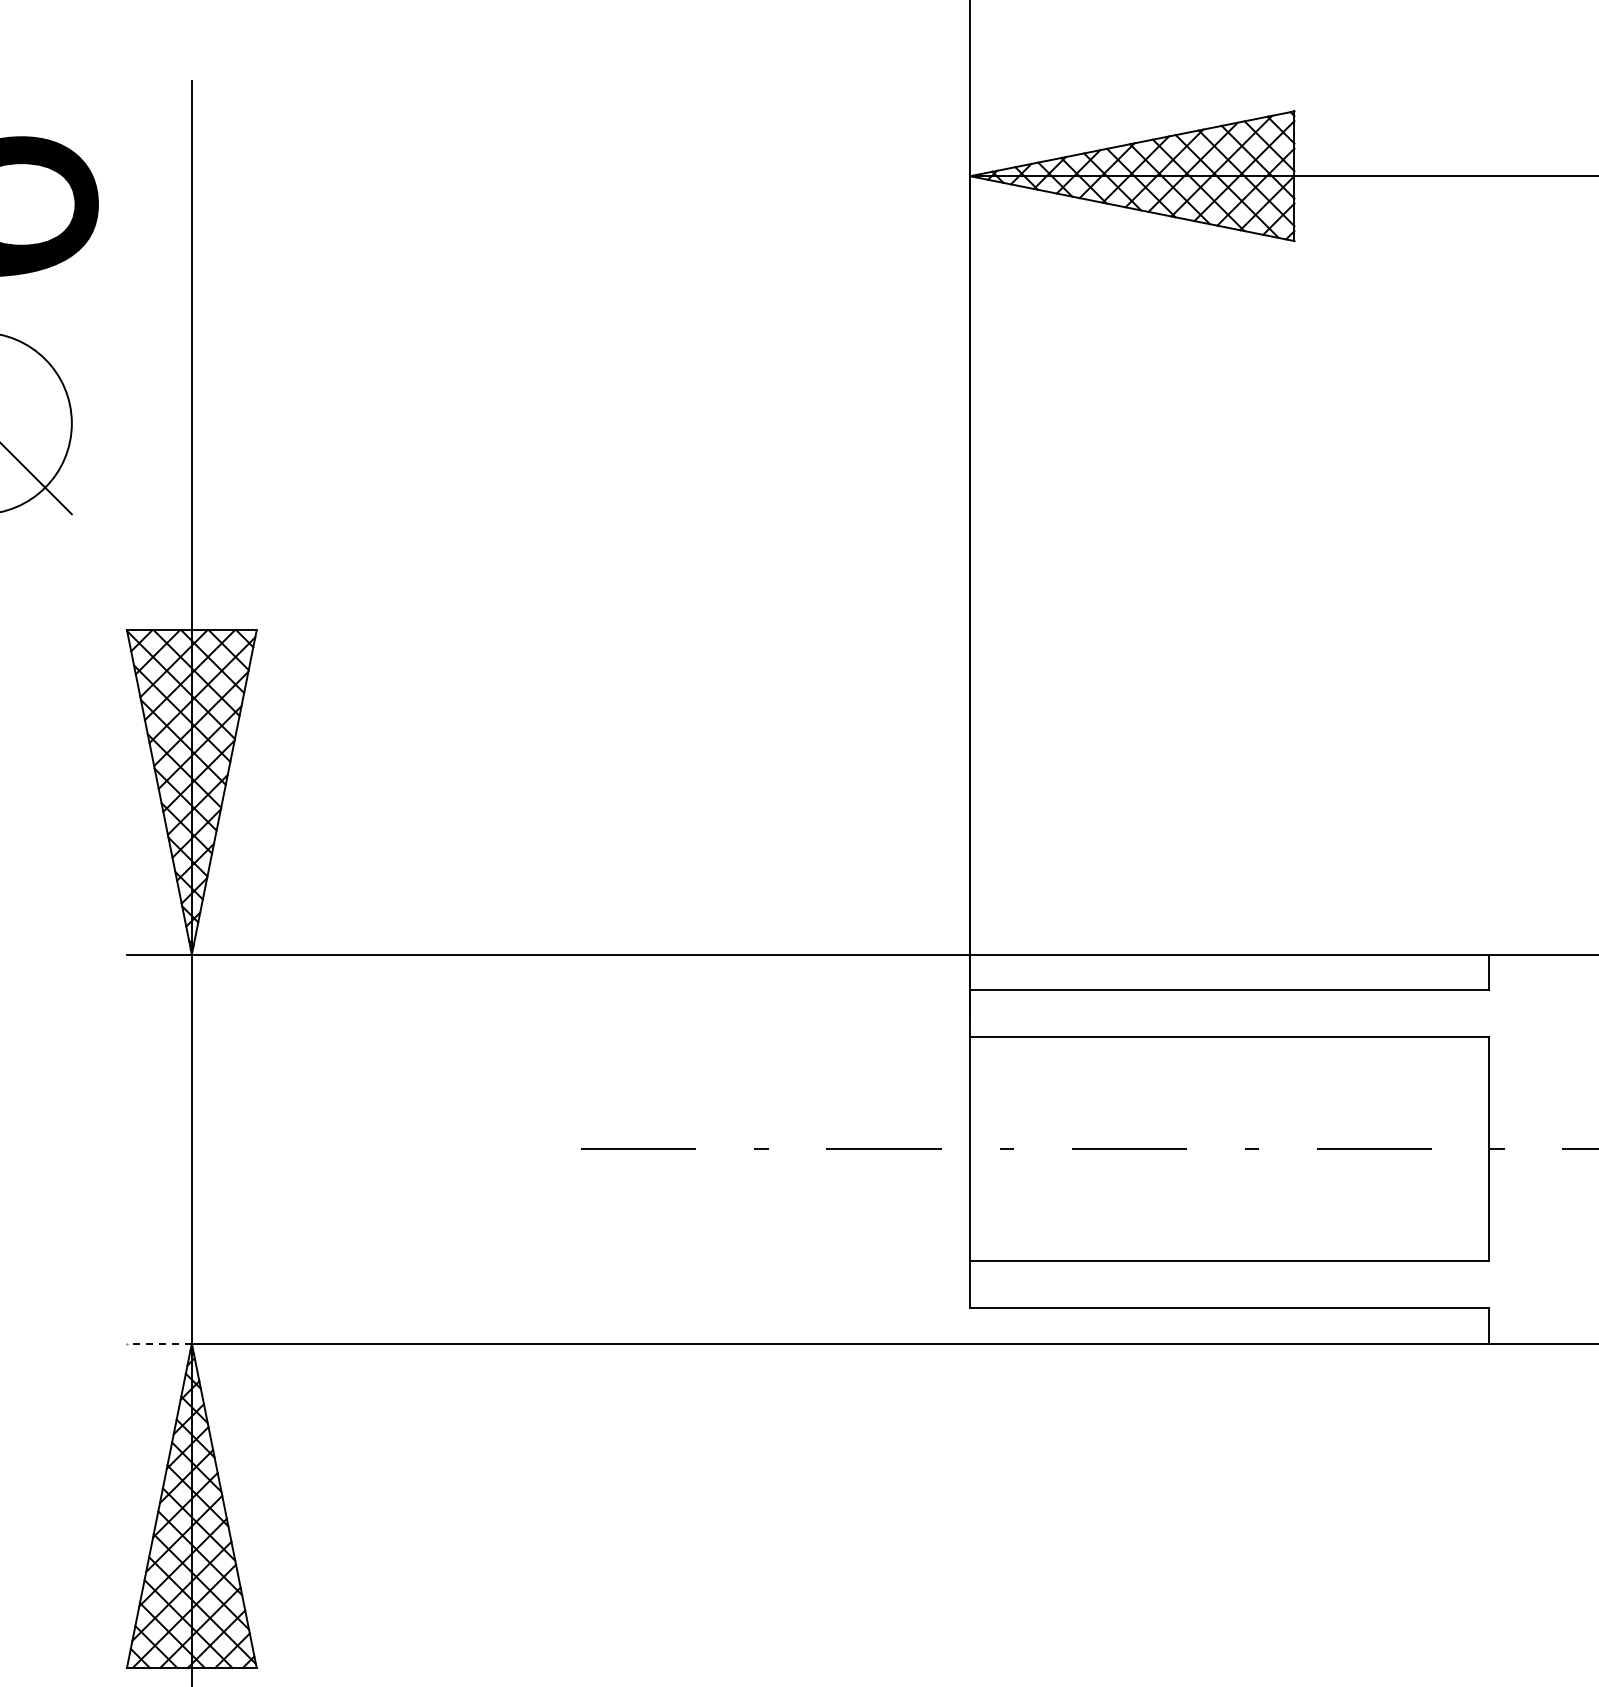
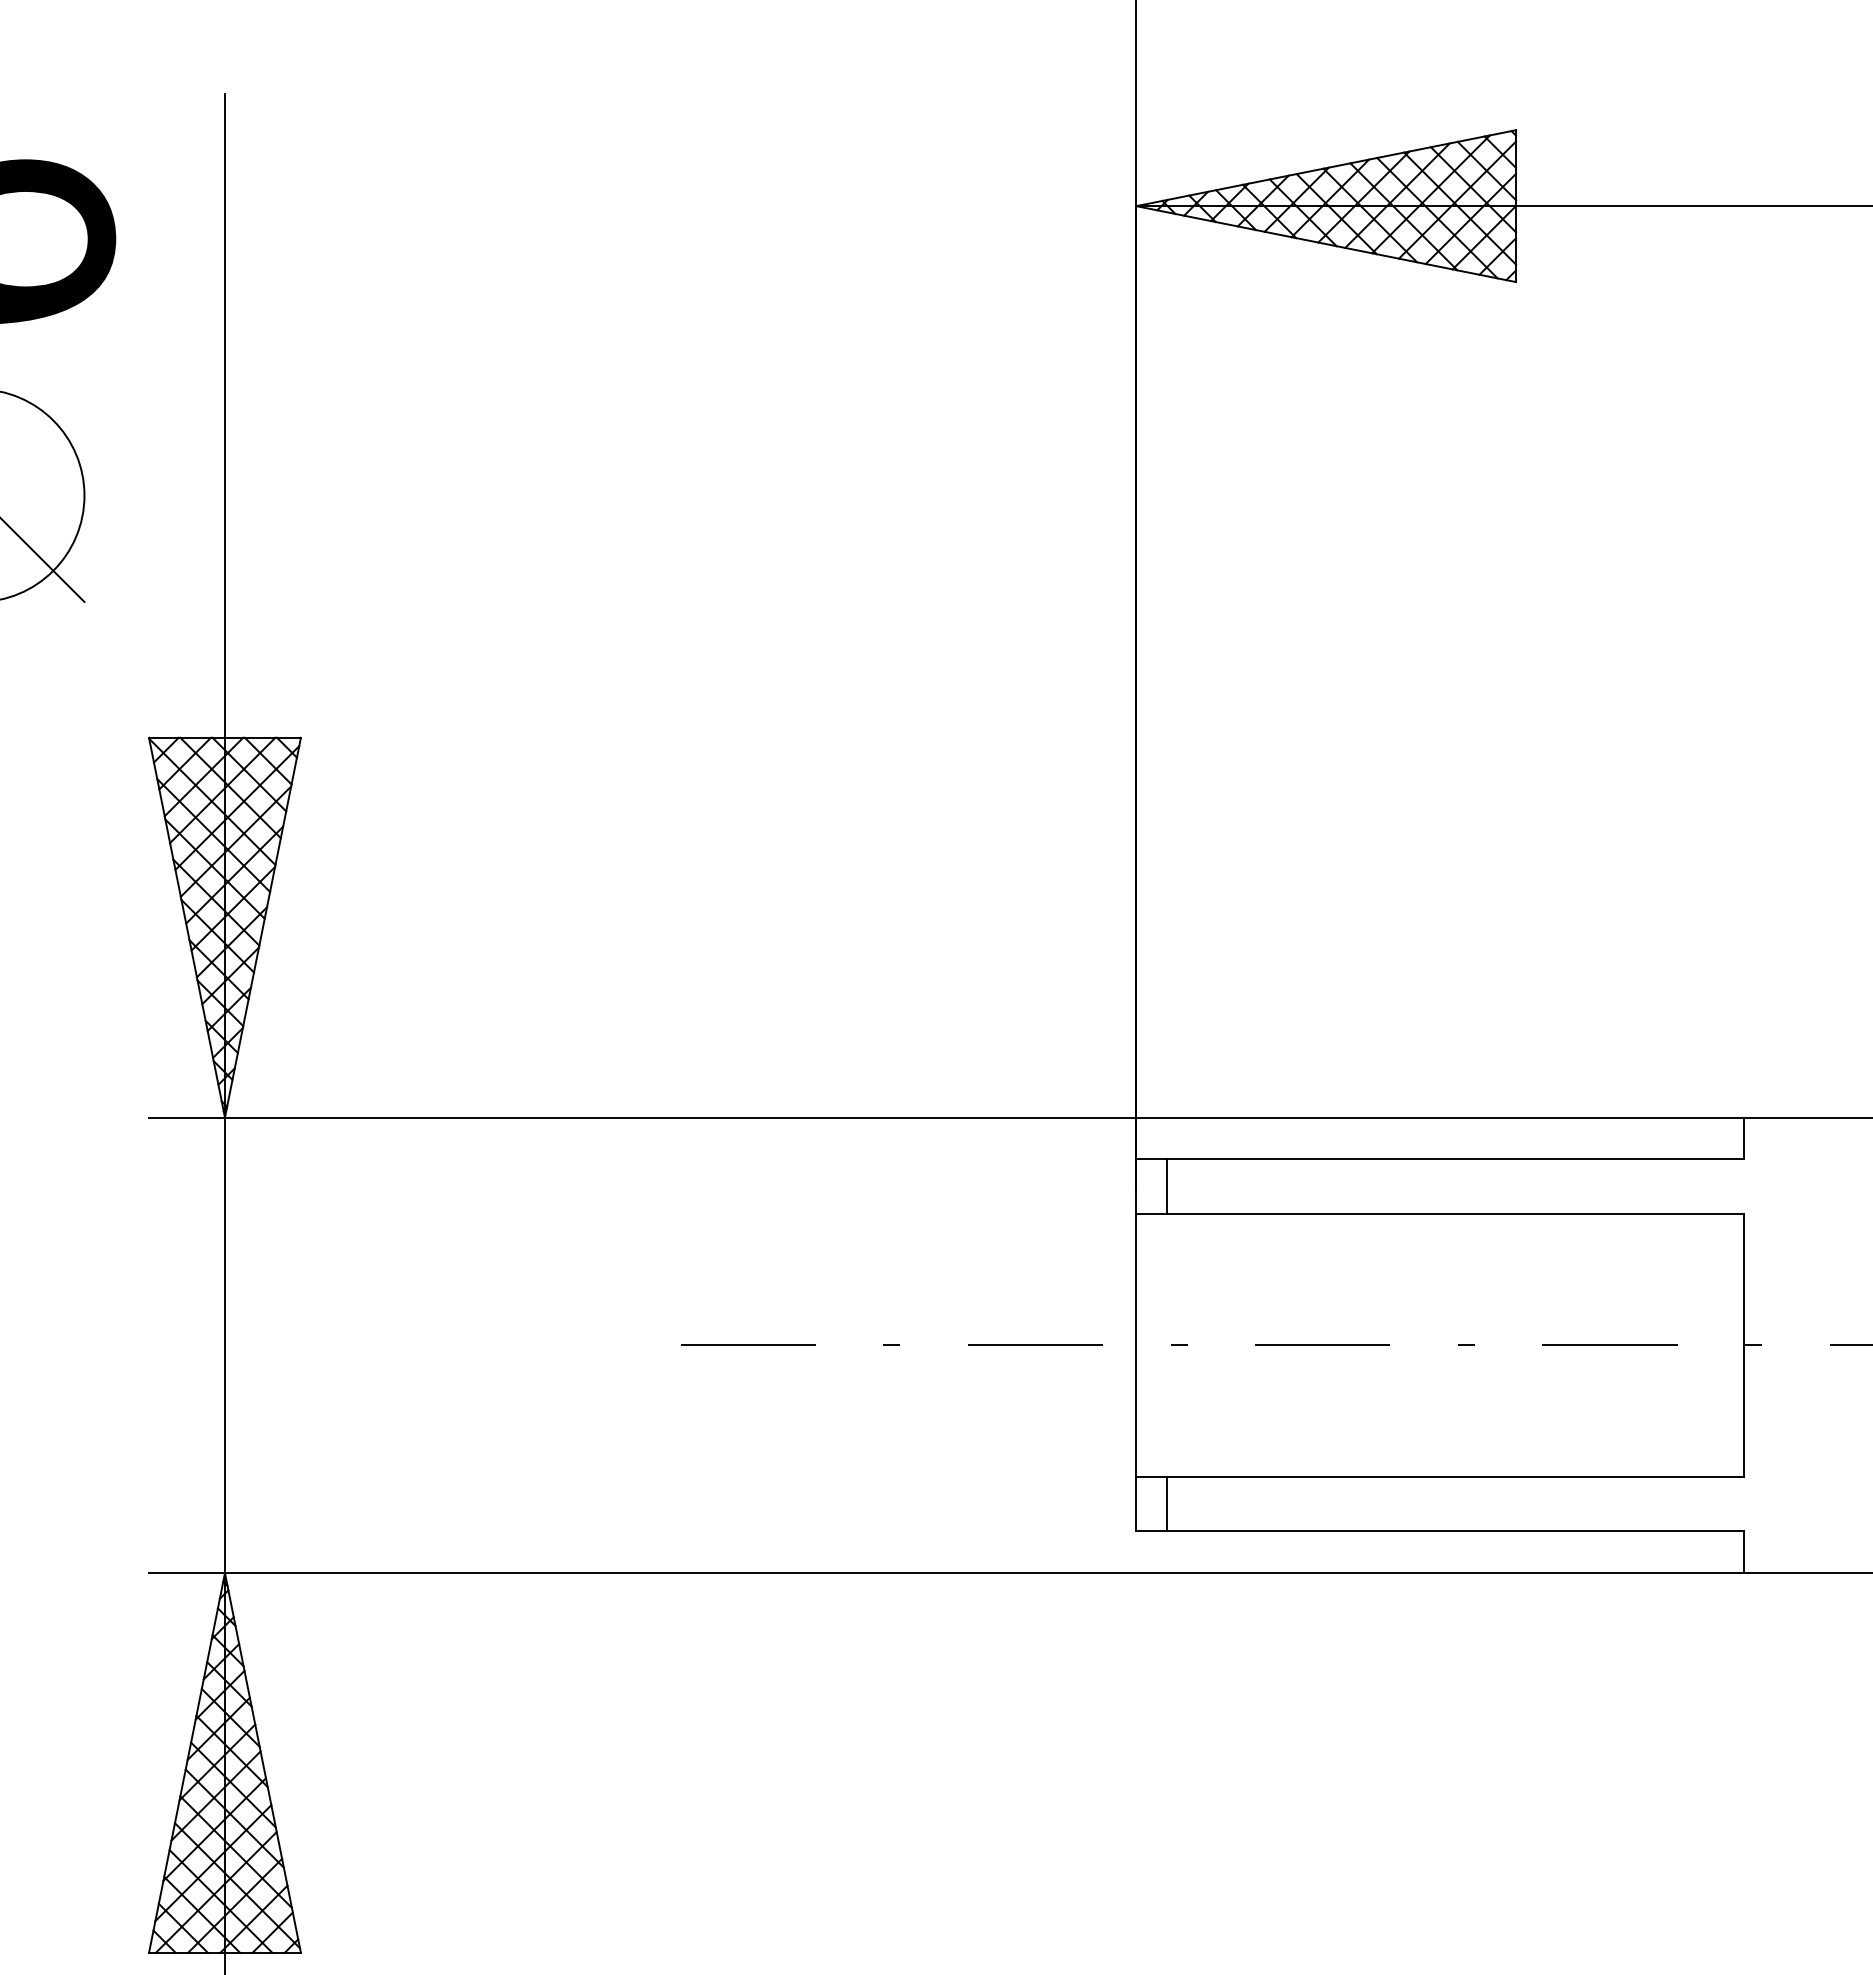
line: (995, 1013) -> (1166, 1186), added
line: (995, 1284) -> (1166, 1503), added
line: (159, 1343) -> (187, 1573), dashed -> solid

